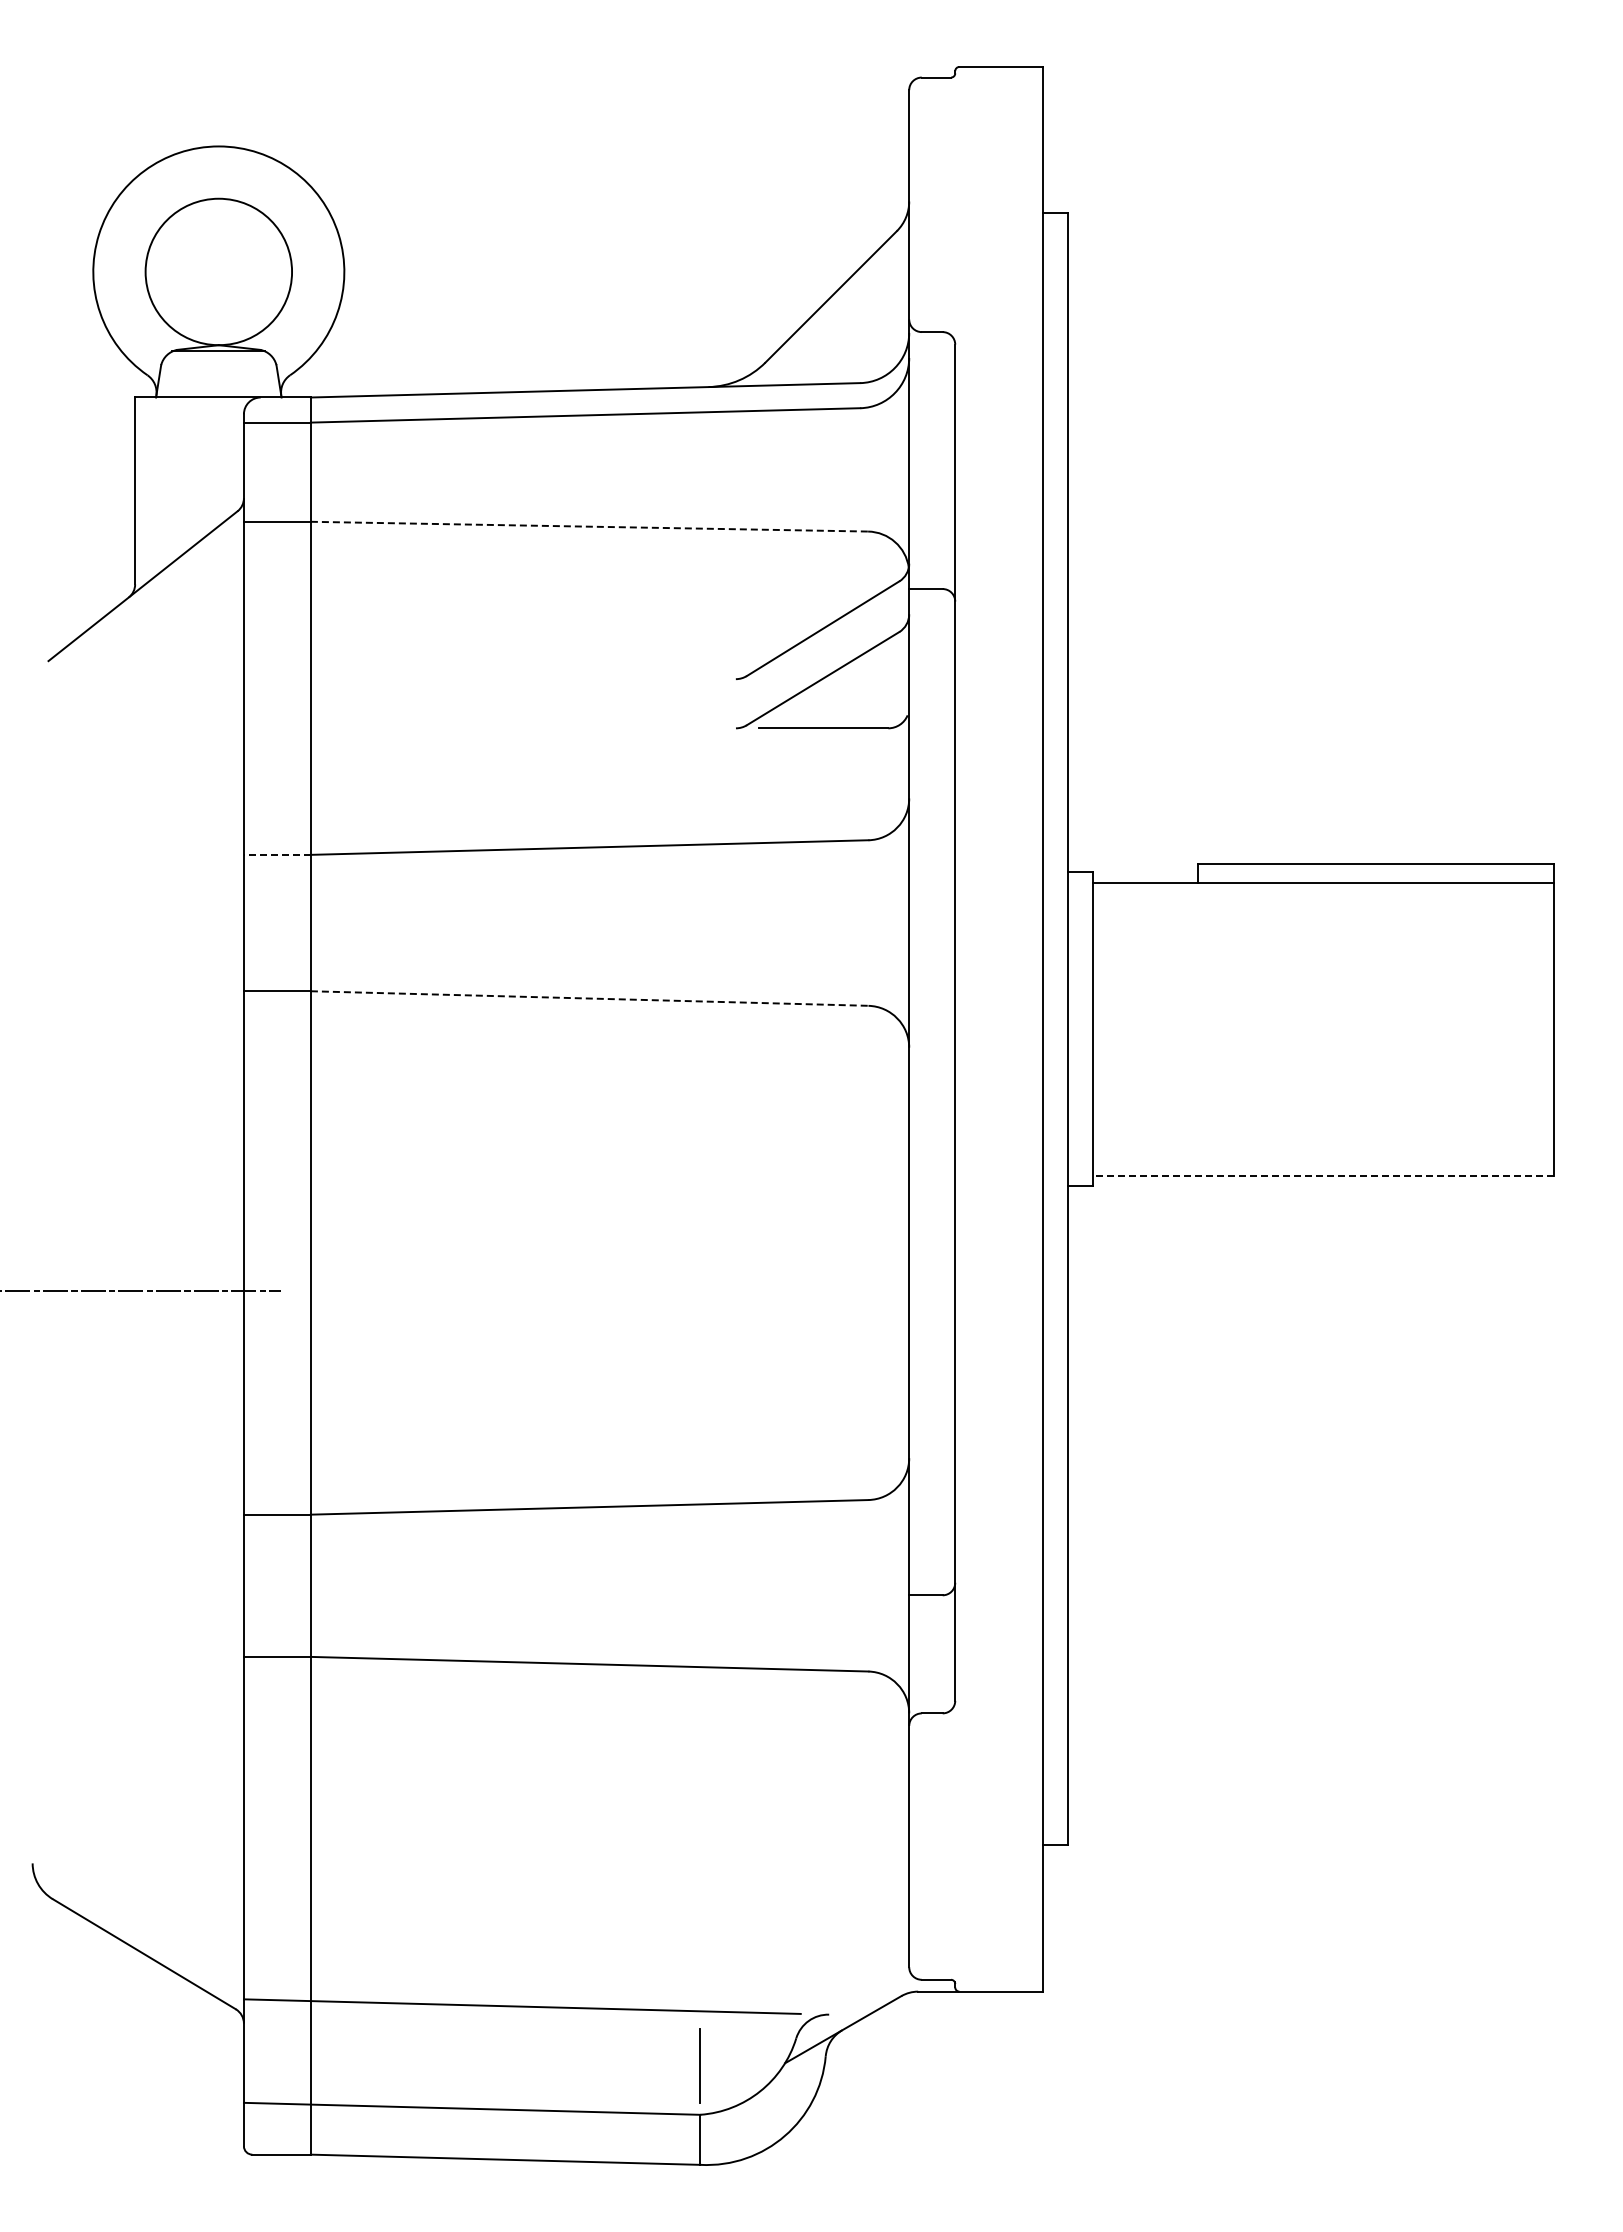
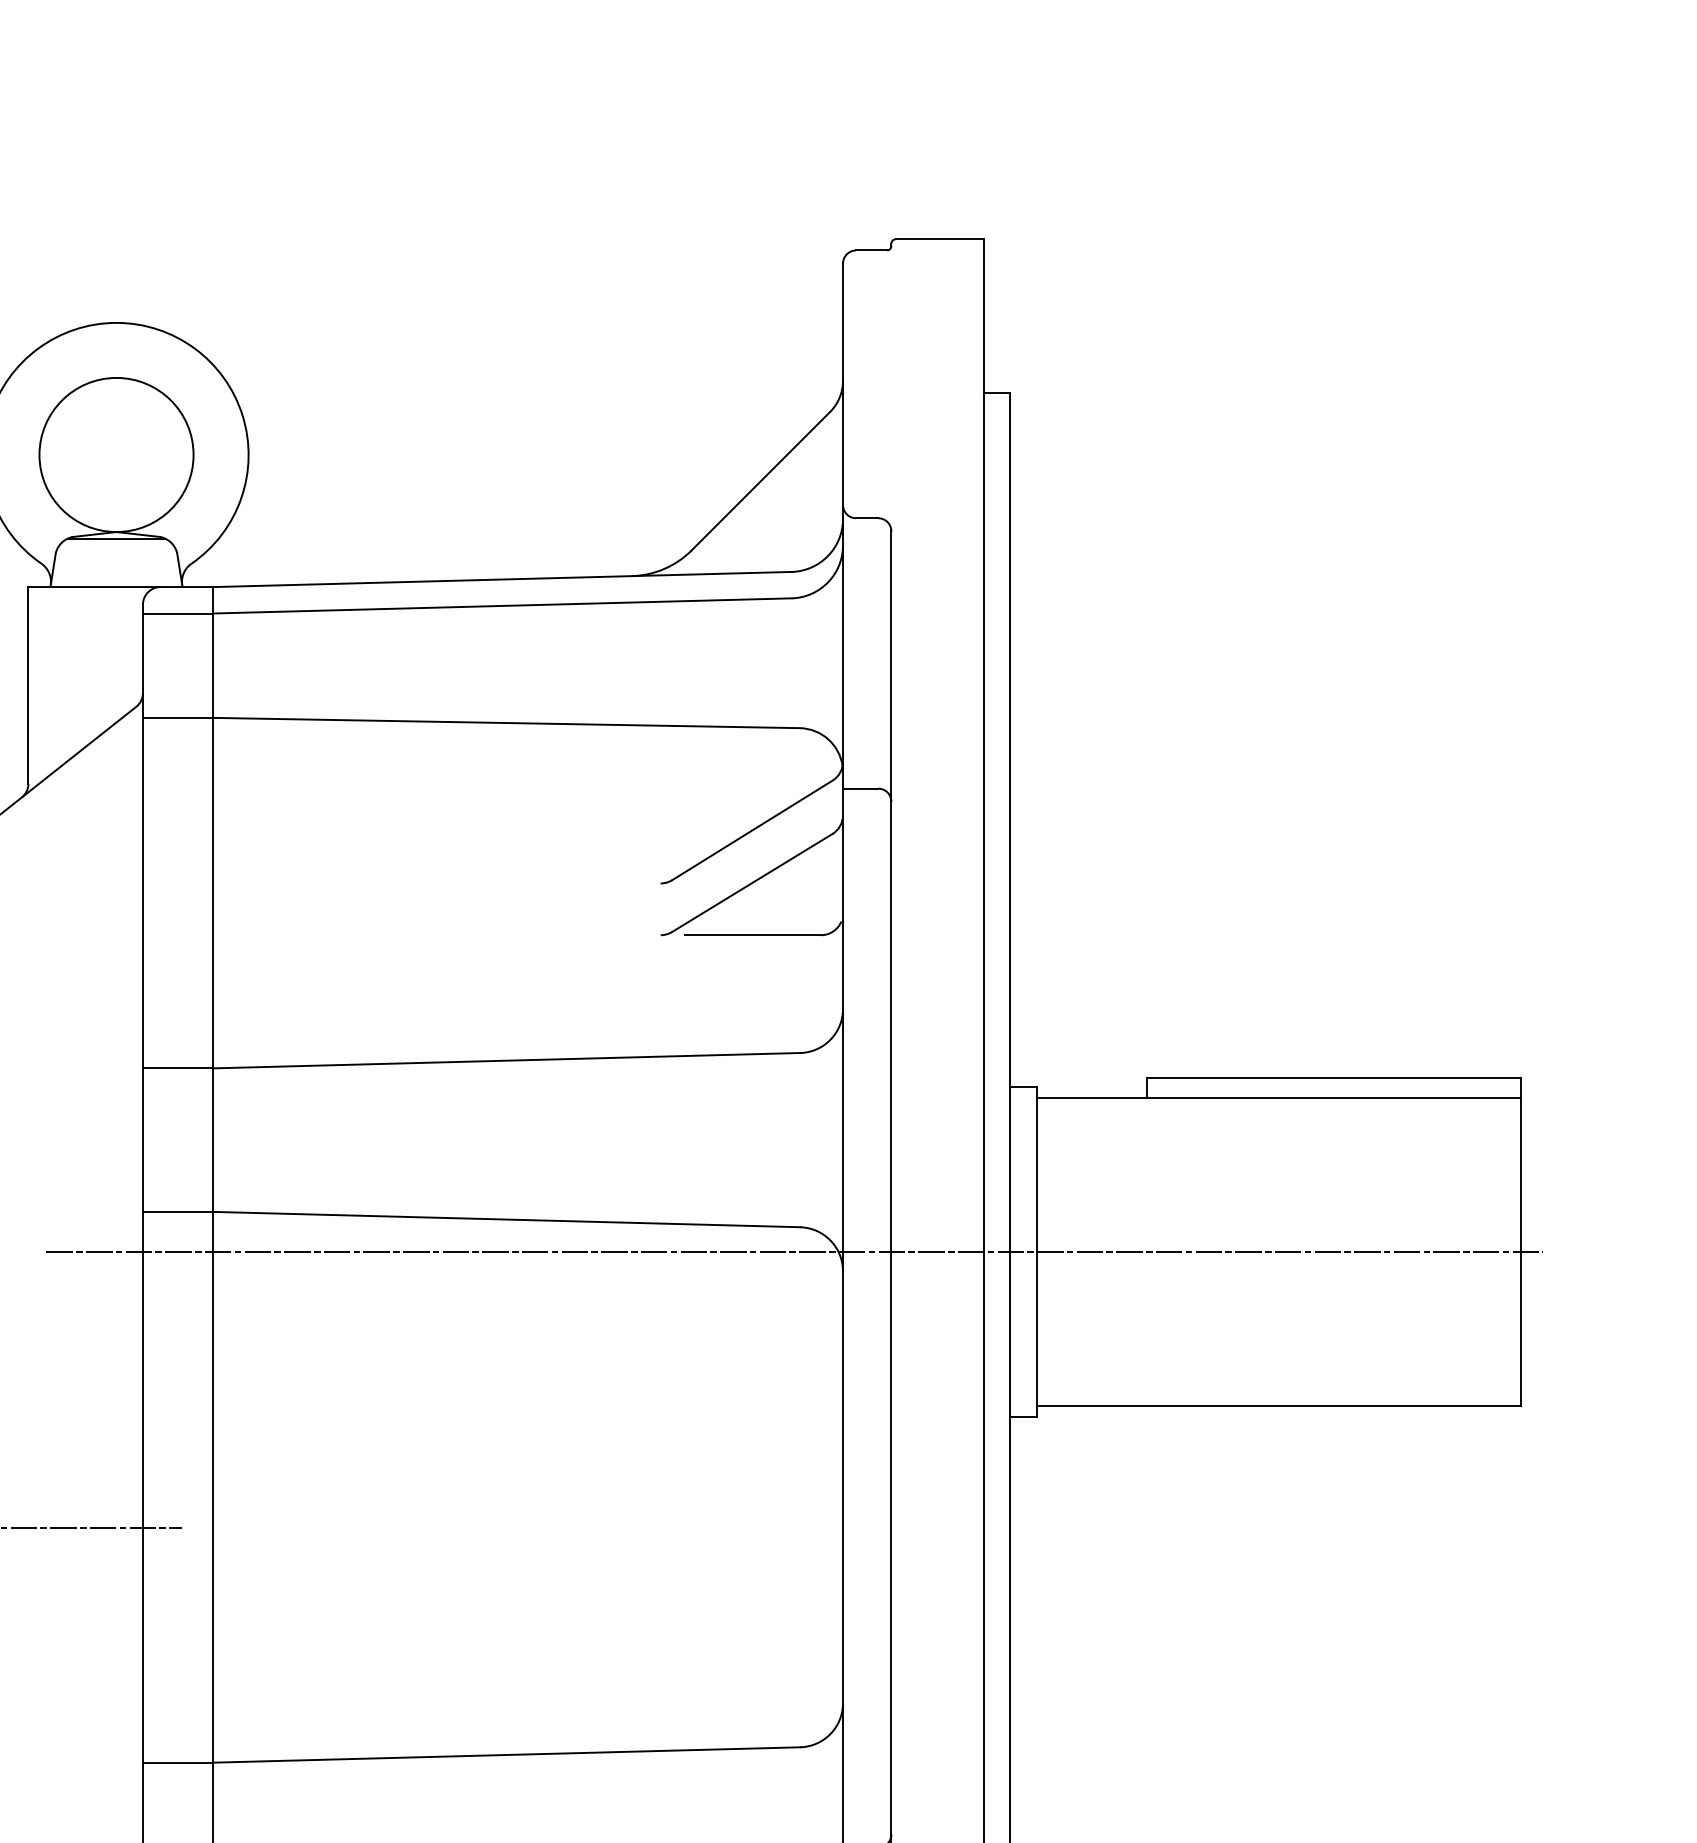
line: (589, 526) -> (506, 722), dashed -> solid
line: (276, 854) -> (177, 1067), dashed -> solid
line: (589, 998) -> (506, 1219), dashed -> solid
line: (863, 1029) -> (794, 1252), added
line: (1322, 1175) -> (1277, 1405), dashed -> solid

